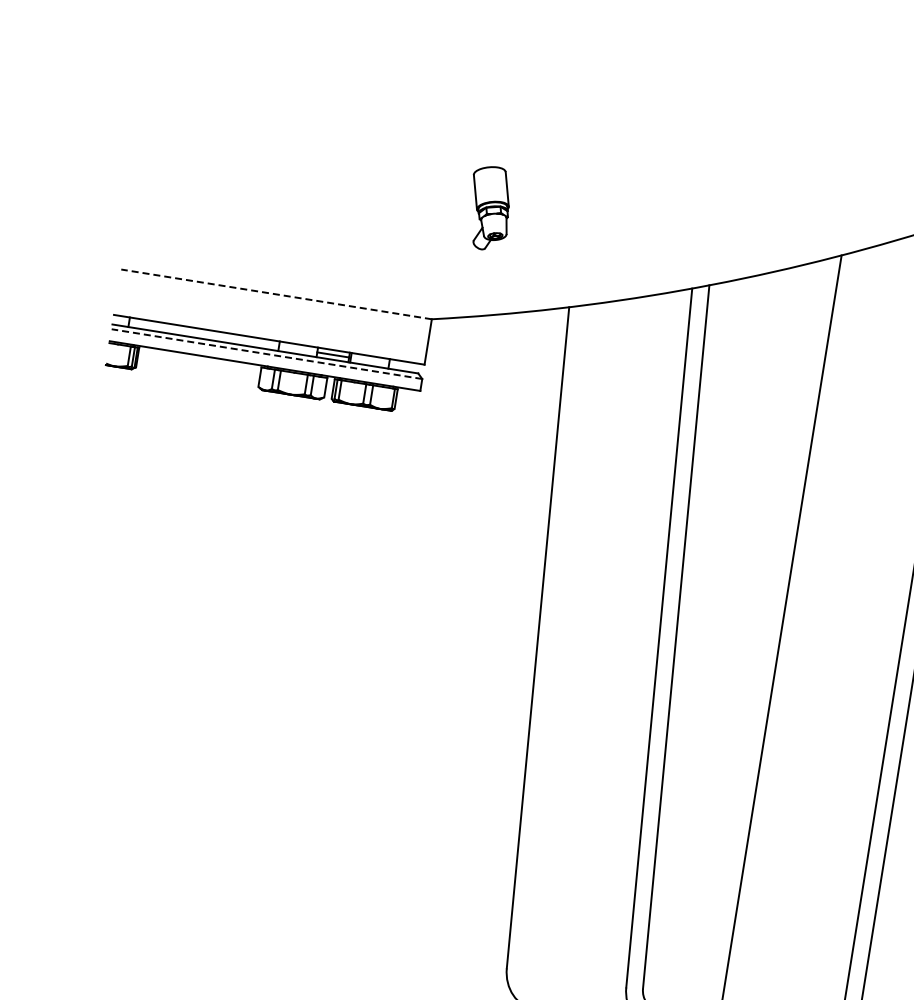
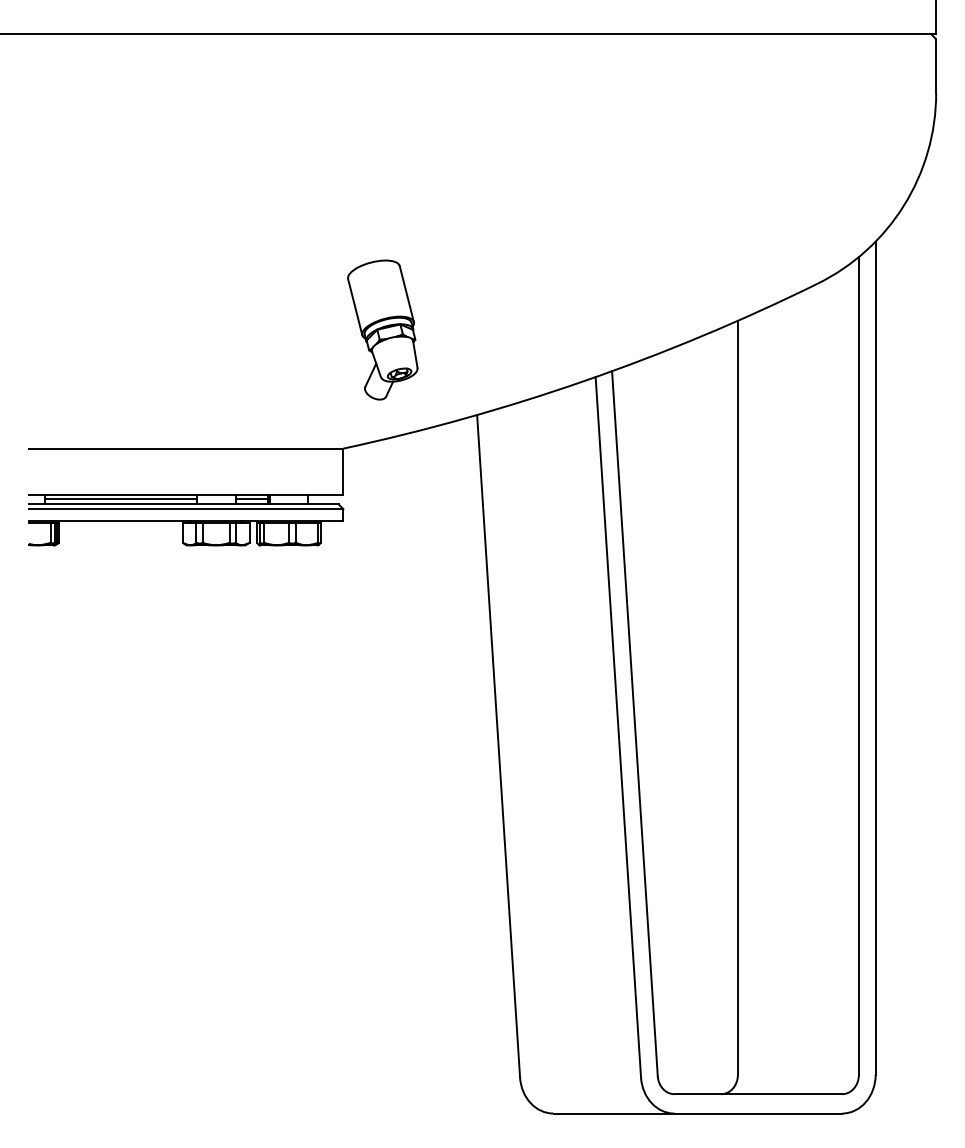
part: (489, 207) -> (382, 329), size x1.67
line: (275, 294) -> (185, 448), dashed -> solid
line: (203, 334) -> (120, 499), added
line: (266, 354) -> (185, 509), dashed -> solid

